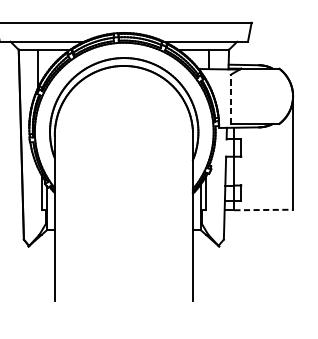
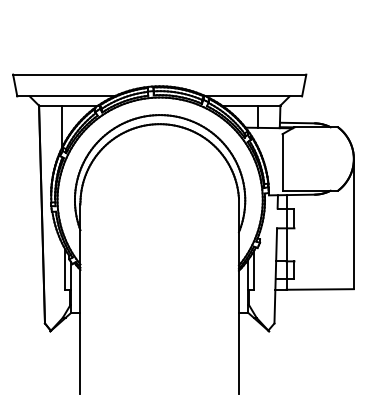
line: (230, 98) -> (282, 161), dashed -> solid
line: (263, 210) -> (320, 289), dashed -> solid

